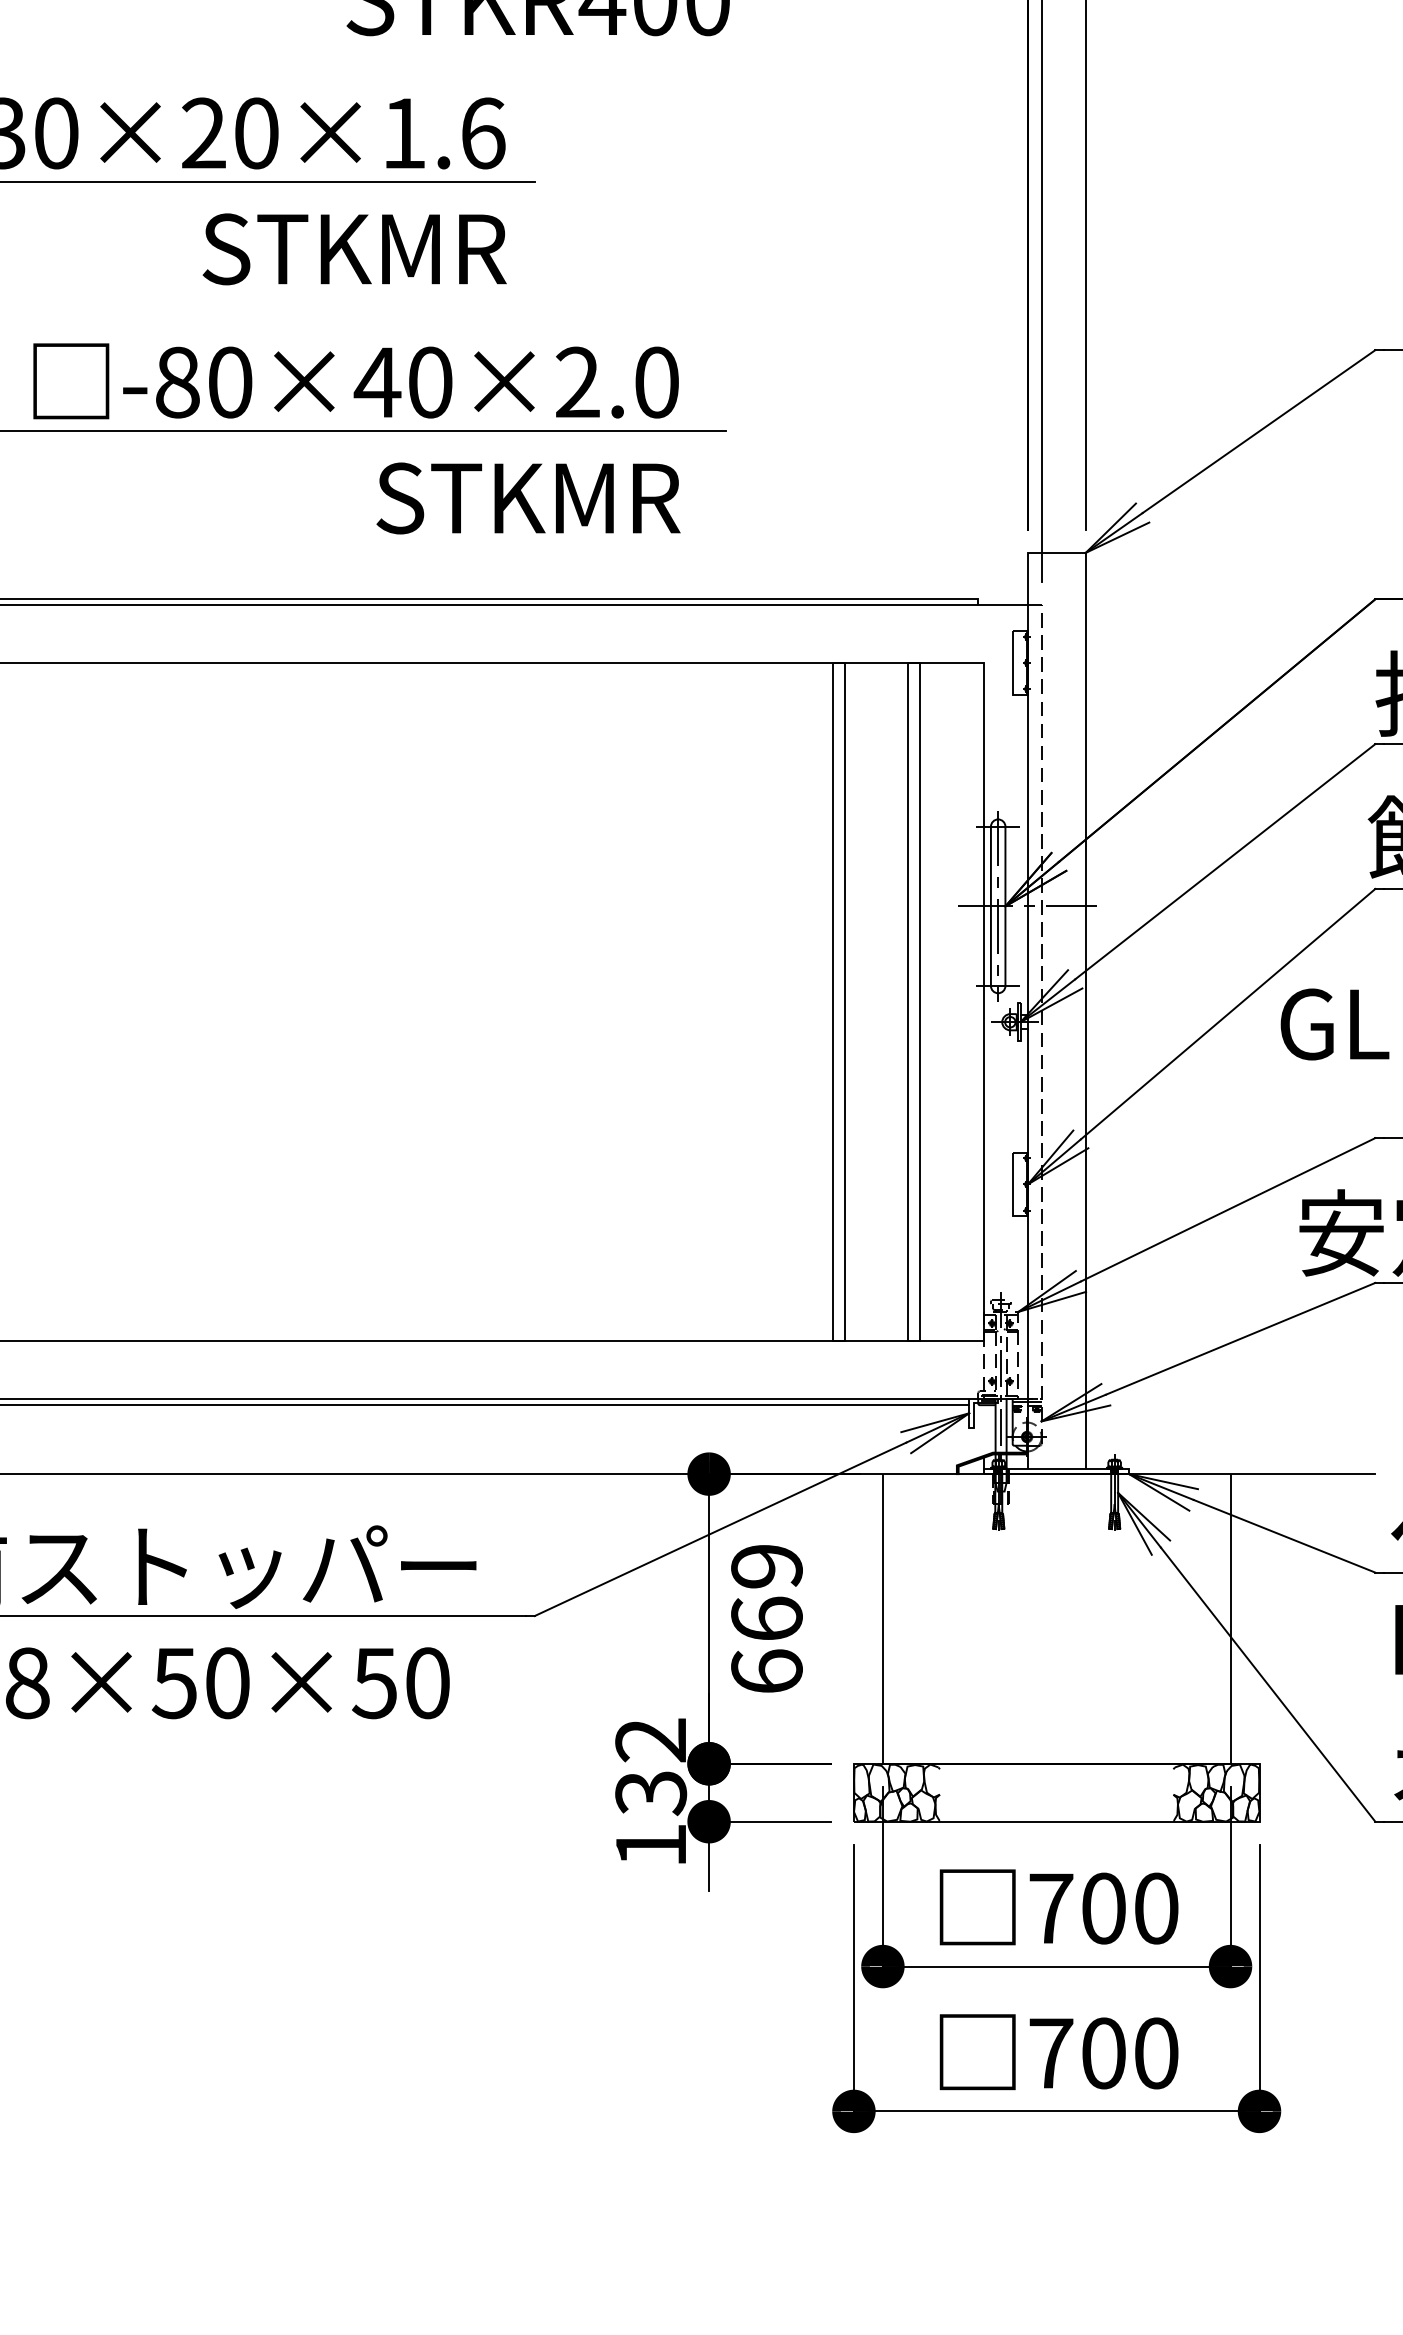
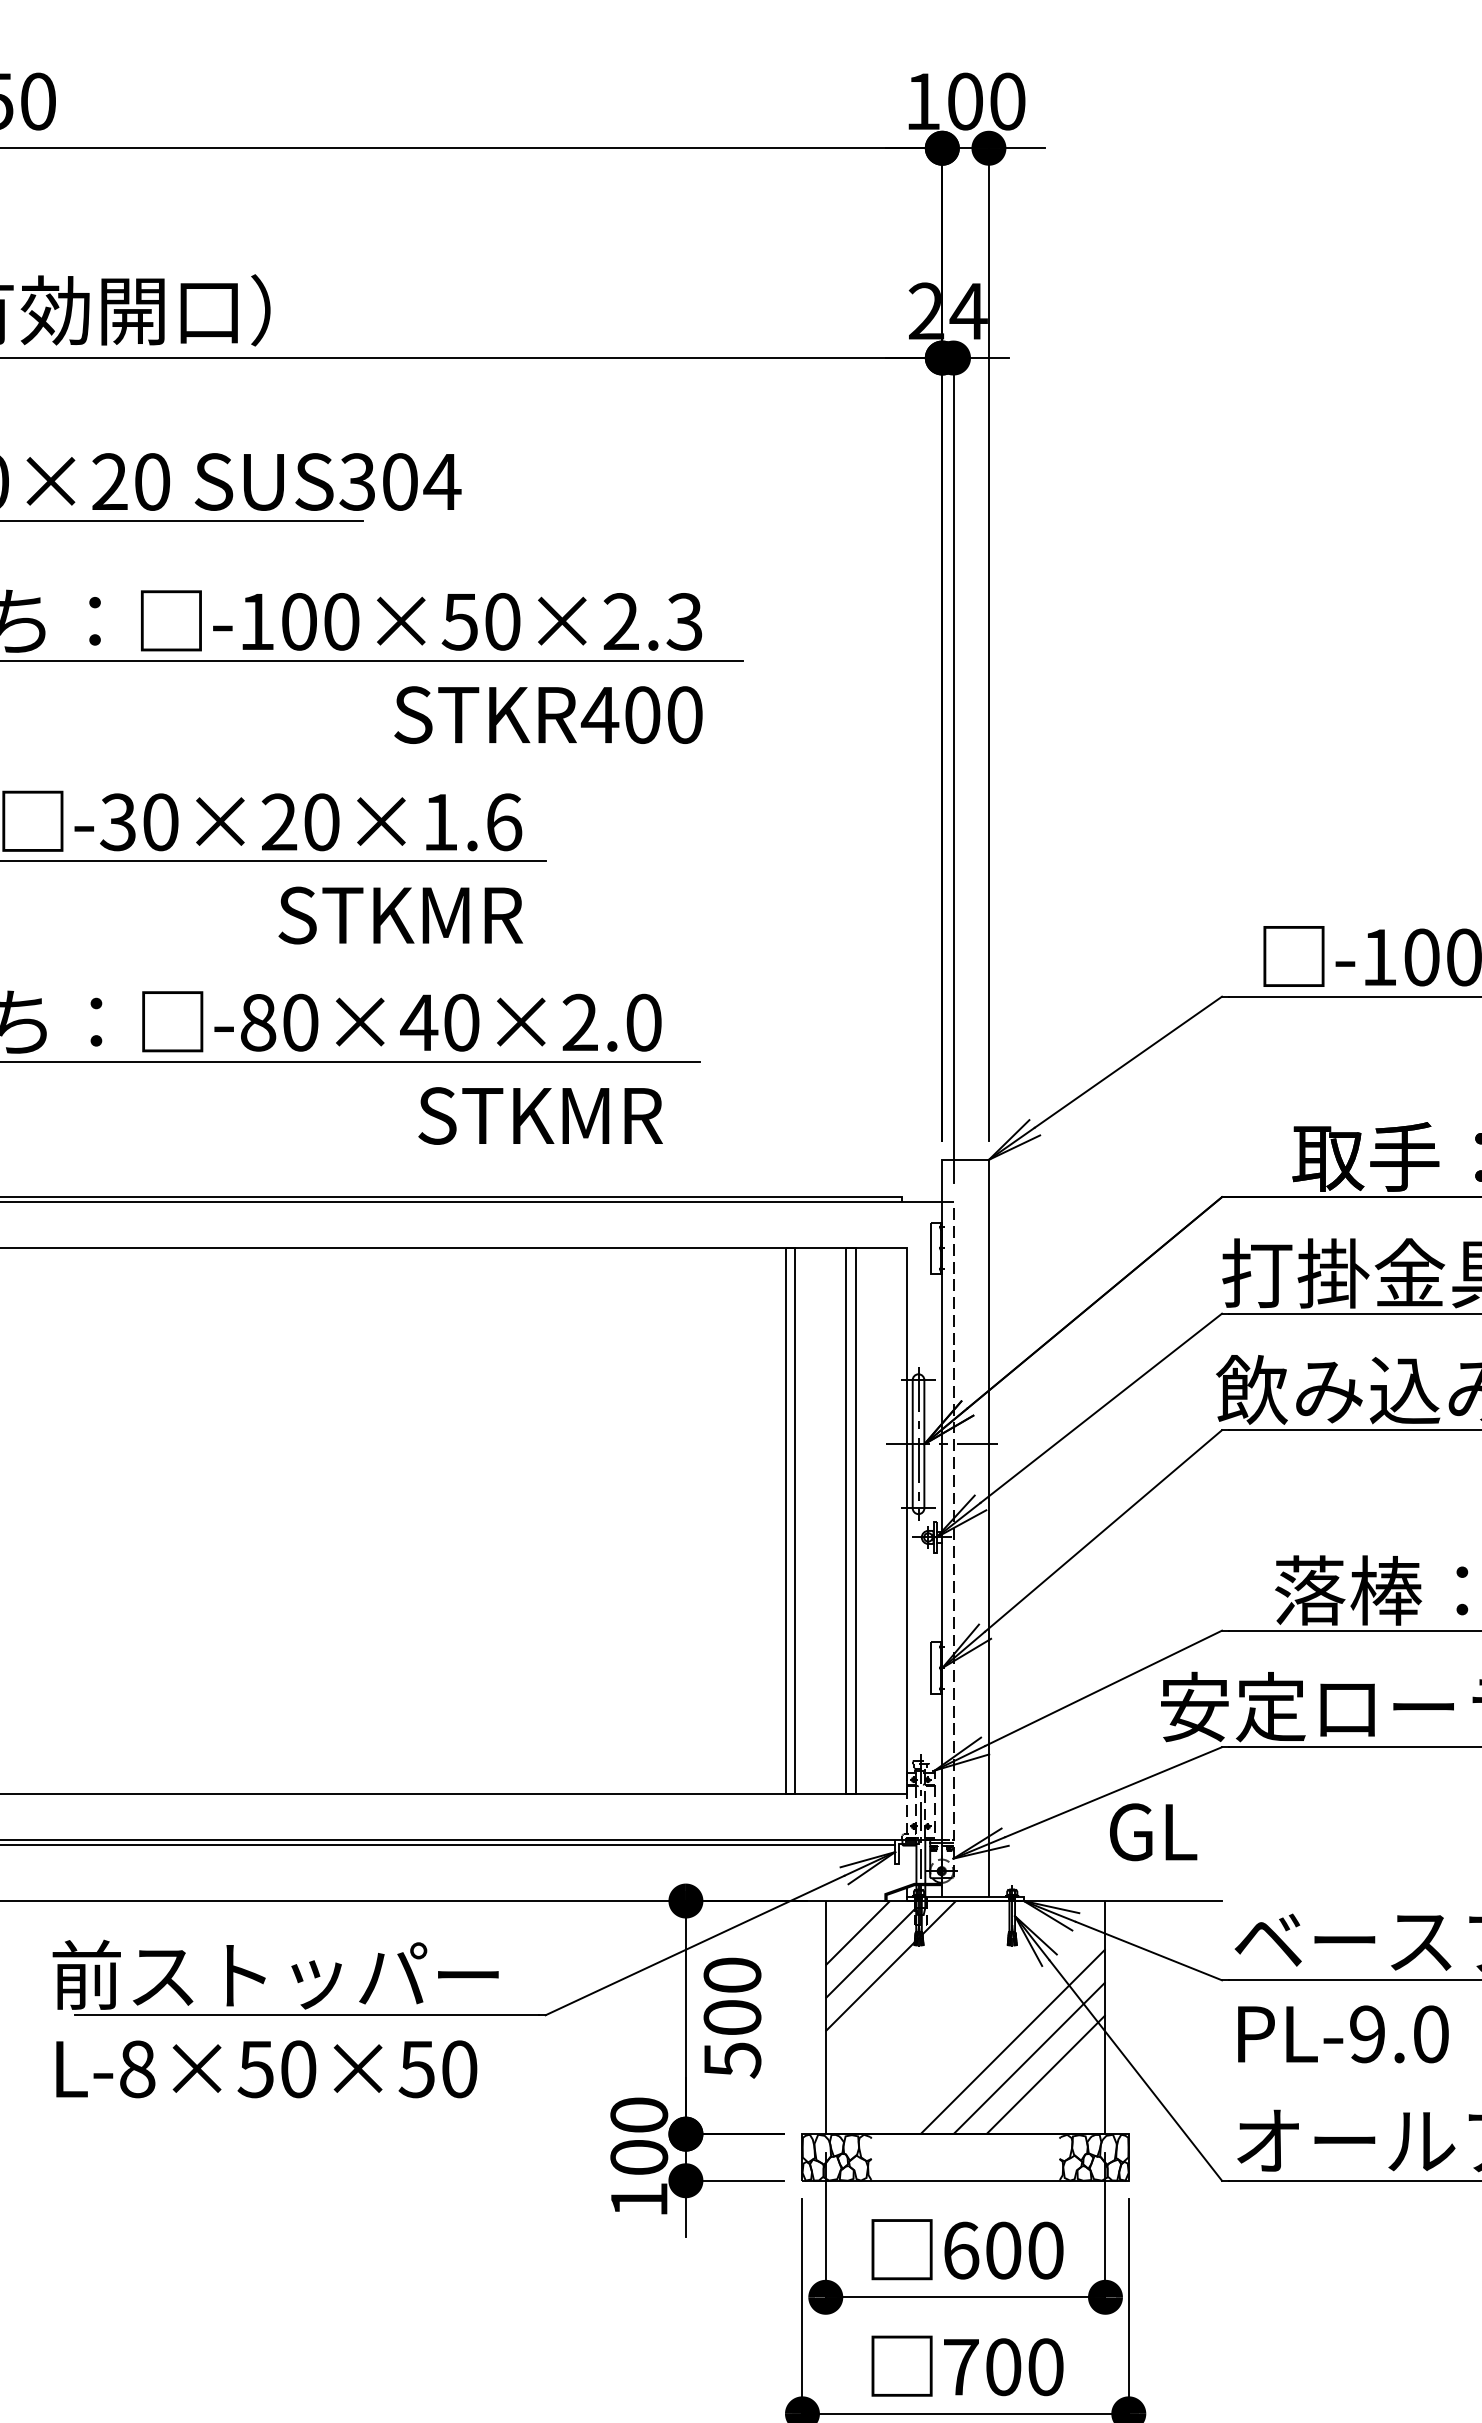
text: (1334, 1024) -> (1153, 1832), moved
text: (766, 1618) -> (732, 2017), 669 -> 500
hatch: (1056, 1618) -> (965, 2017), added
text: (651, 1766) -> (639, 2136), 132 -> 100
text: (1051, 1908) -> (961, 2250), 700 -> 600

